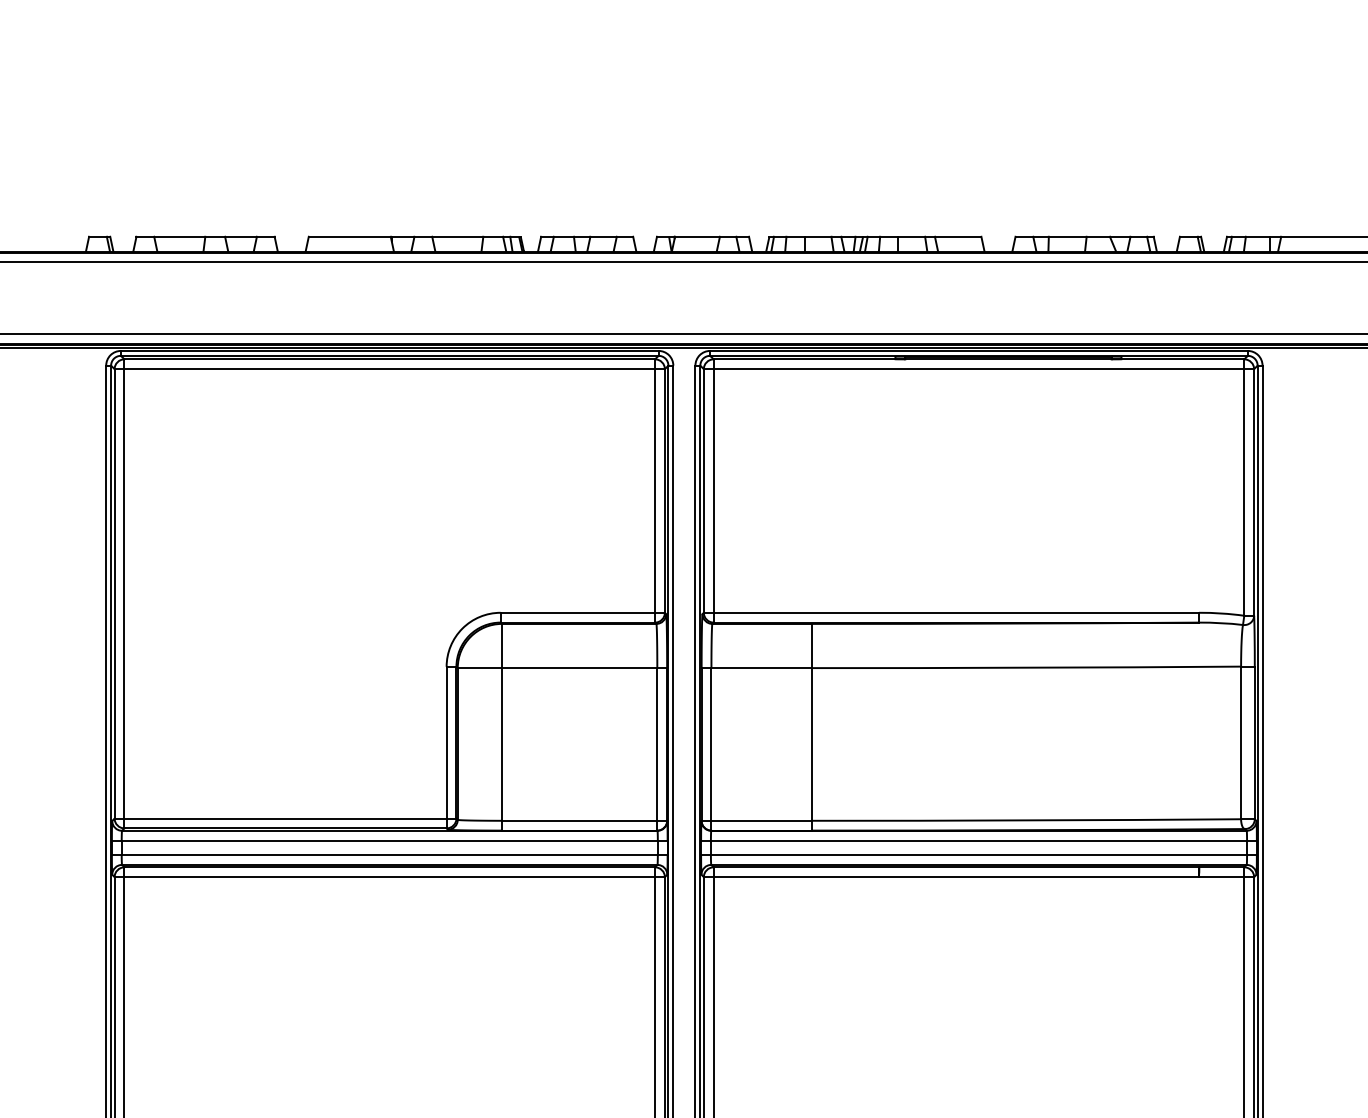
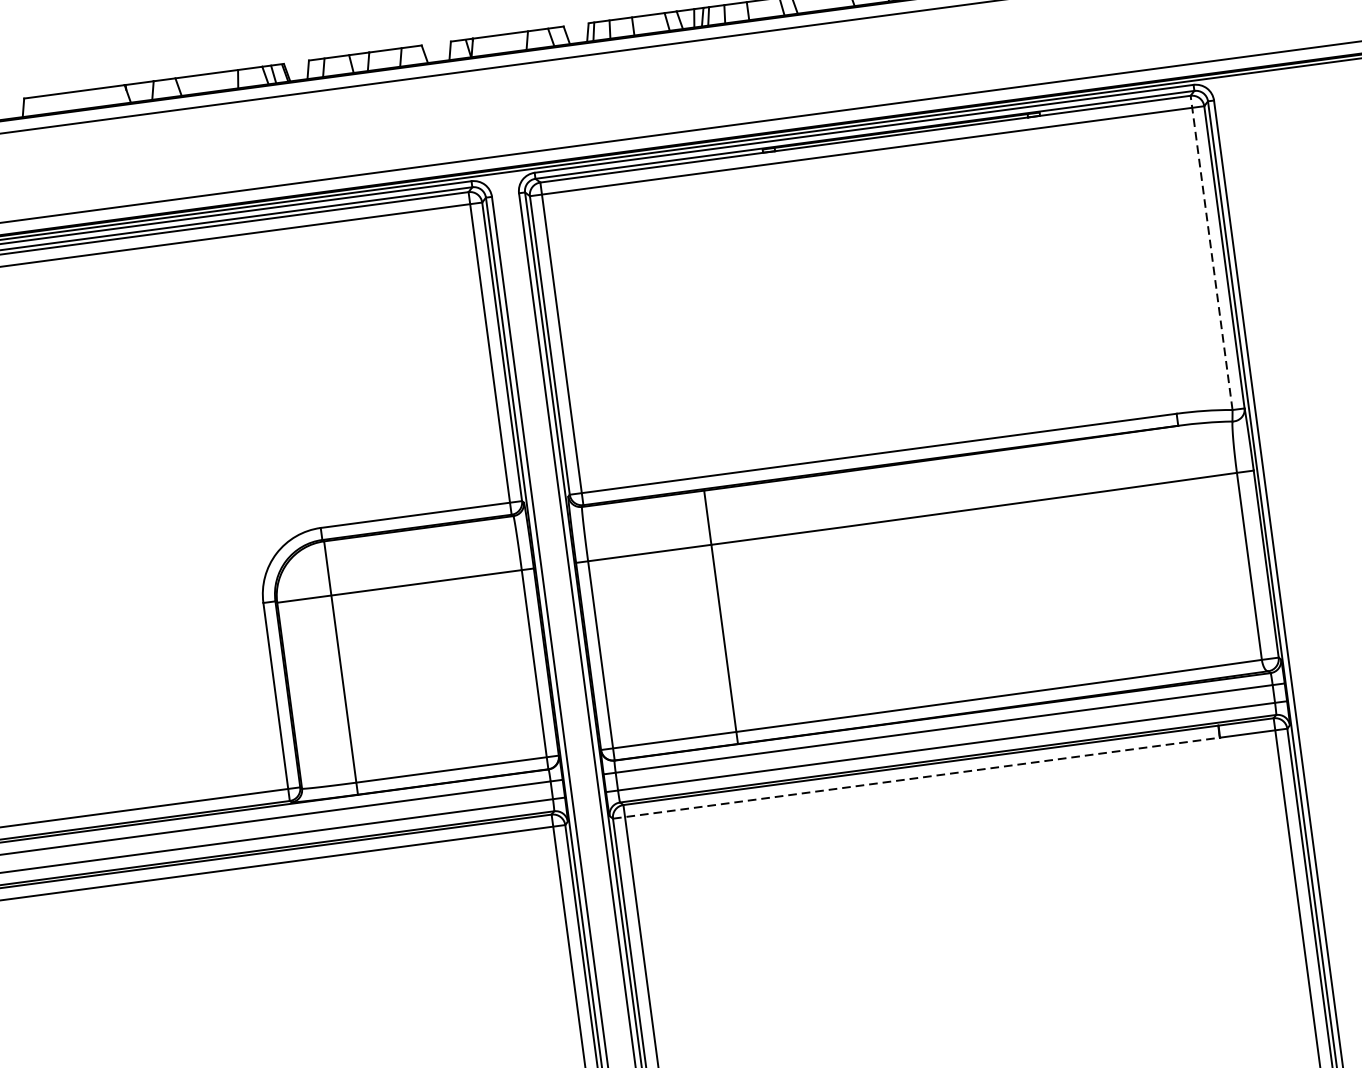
line: (1244, 487) -> (1211, 252), solid -> dashed
line: (951, 877) -> (916, 778), solid -> dashed

